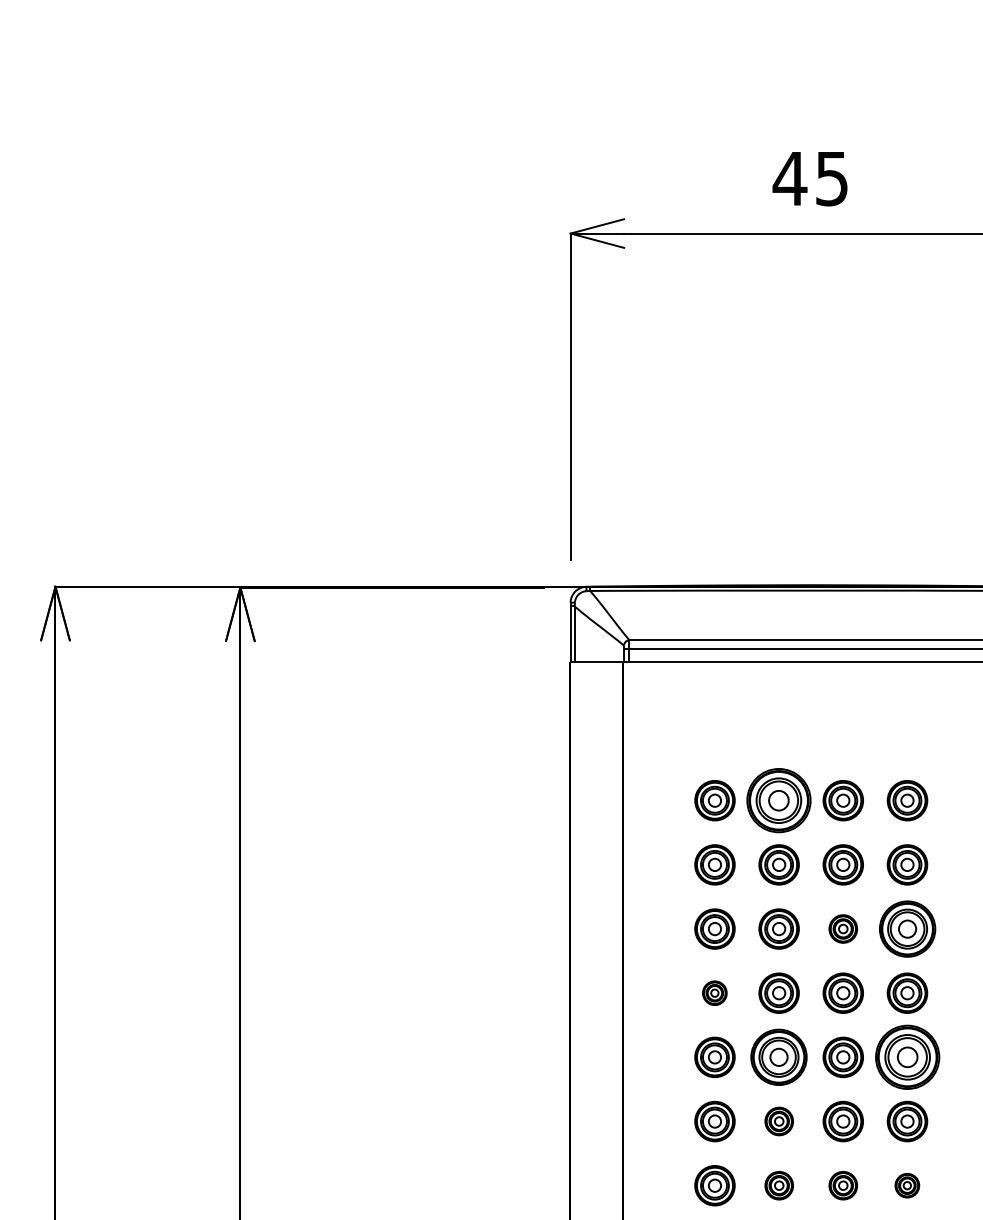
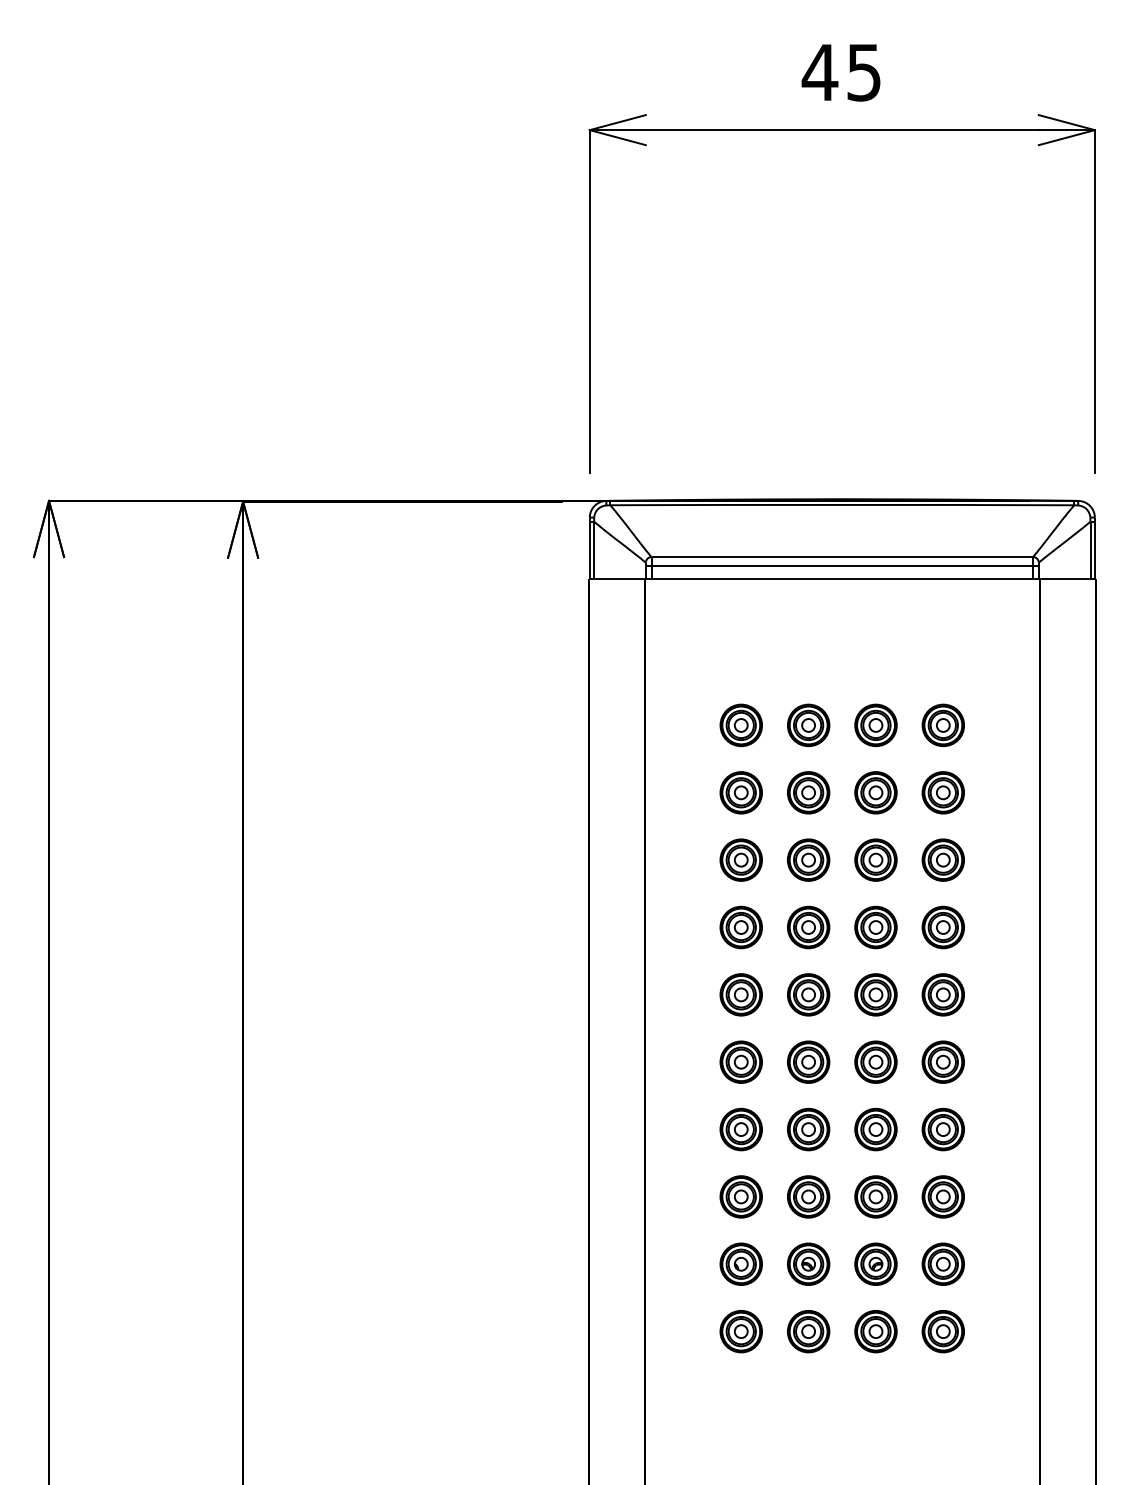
part: (779, 800) -> (808, 725), size x0.62
part: (842, 928) -> (875, 859), size x1.43
part: (906, 928) -> (942, 859), size x0.71
part: (714, 993) -> (740, 927), size x1.67
part: (779, 1057) -> (808, 994), size x0.71
part: (906, 1057) -> (942, 994), size x0.62
part: (779, 1120) -> (808, 1061), size x1.43
part: (779, 1185) -> (808, 1129), size x1.43
part: (842, 1185) -> (875, 1129), size x1.43
part: (906, 1185) -> (942, 1129), size x1.67

